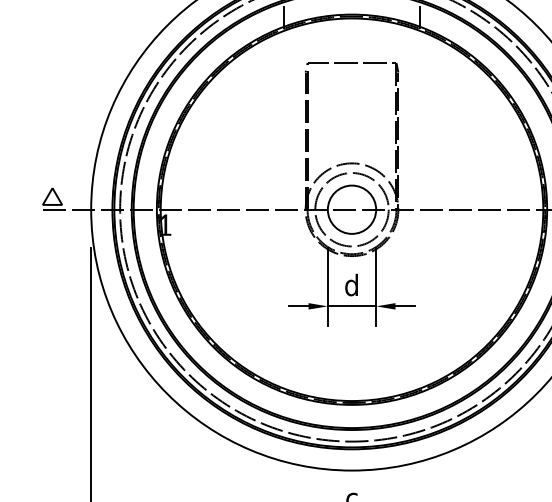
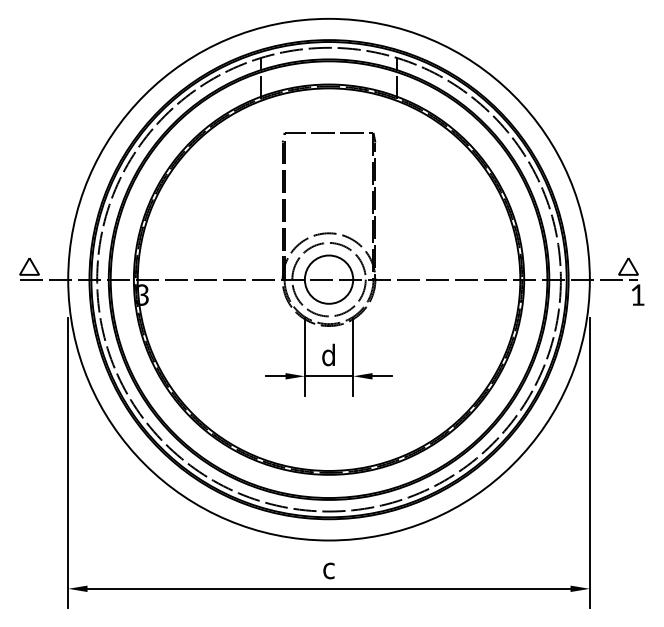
text: (164, 224) -> (141, 294), 1 -> 3

